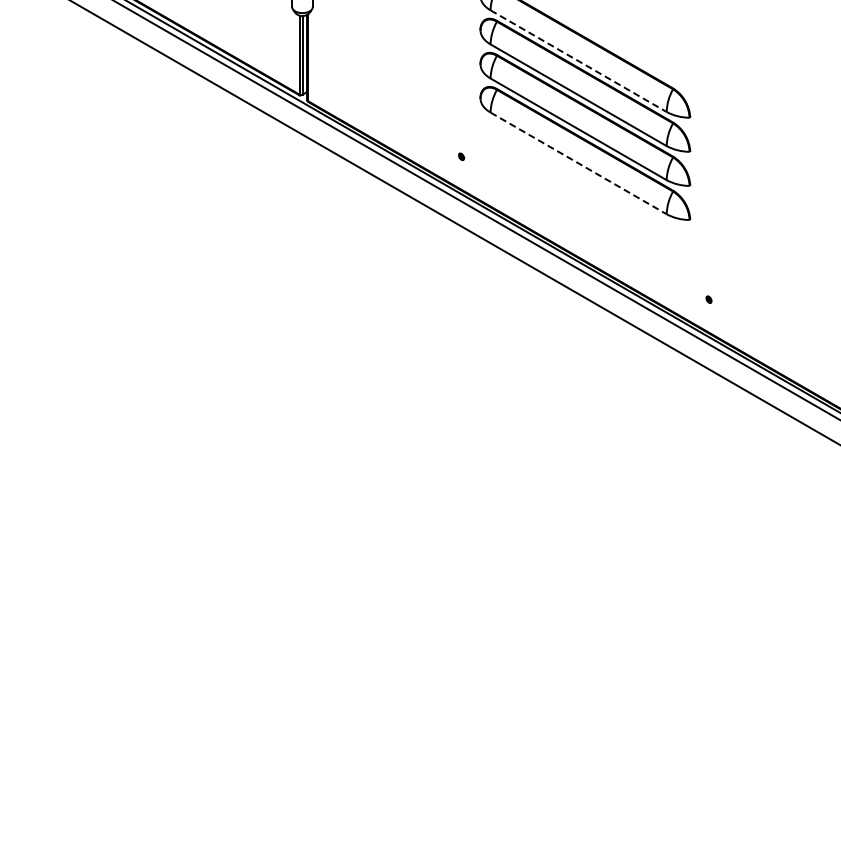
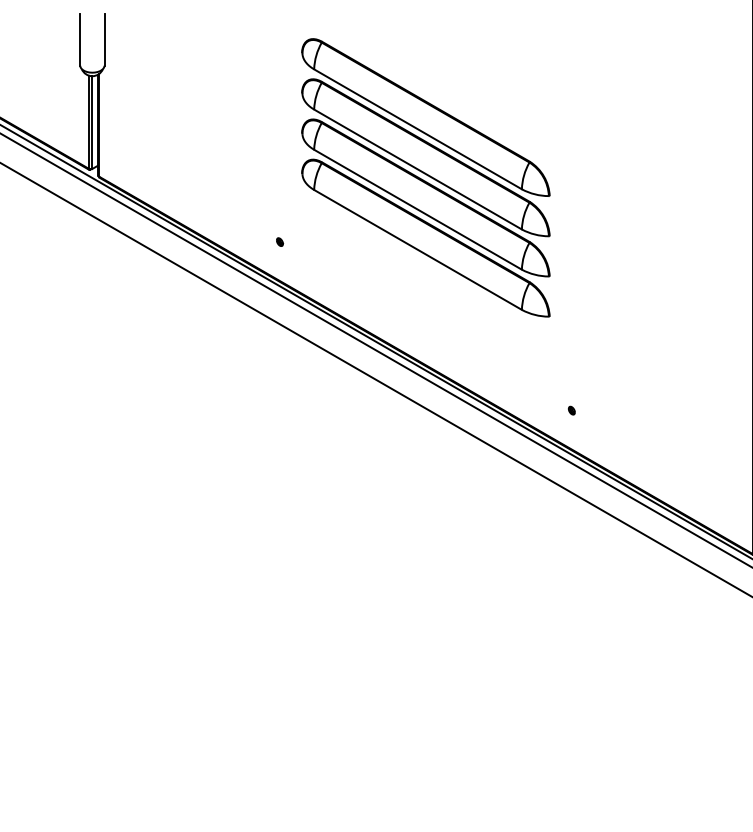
line: (578, 61) -> (417, 129), dashed -> solid
line: (578, 163) -> (417, 250), dashed -> solid

